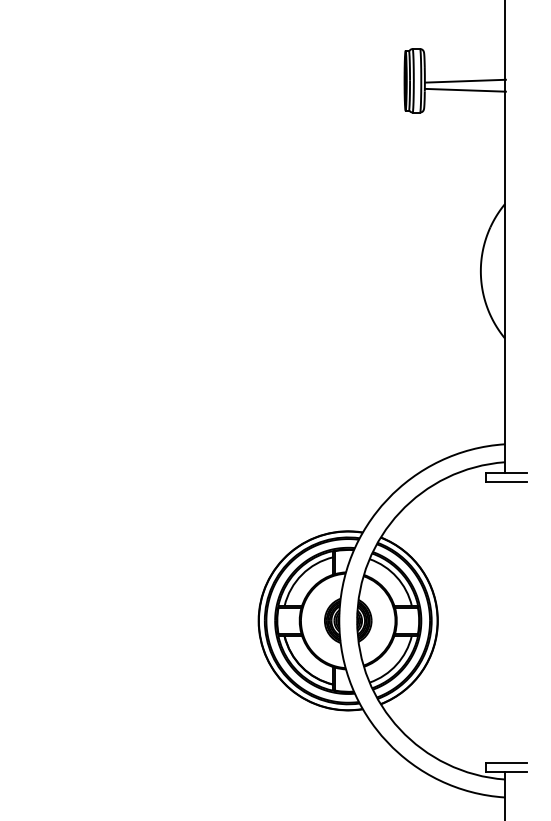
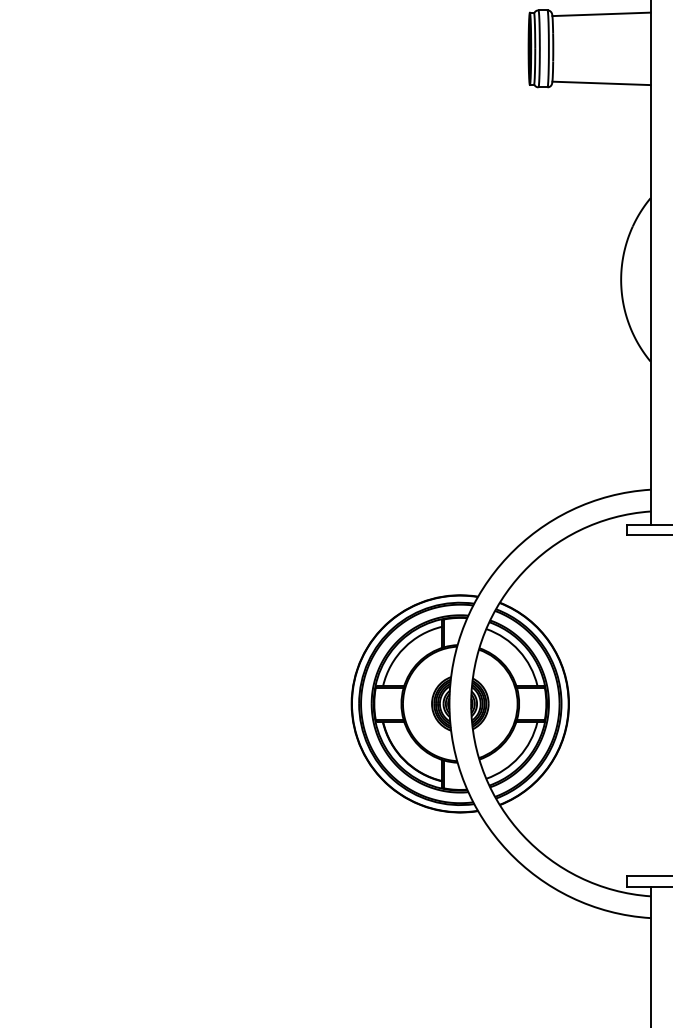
line: (465, 81) -> (601, 14), moved
line: (465, 90) -> (601, 83), moved

